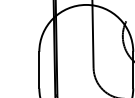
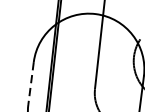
line: (39, 70) -> (31, 83), solid -> dashed

